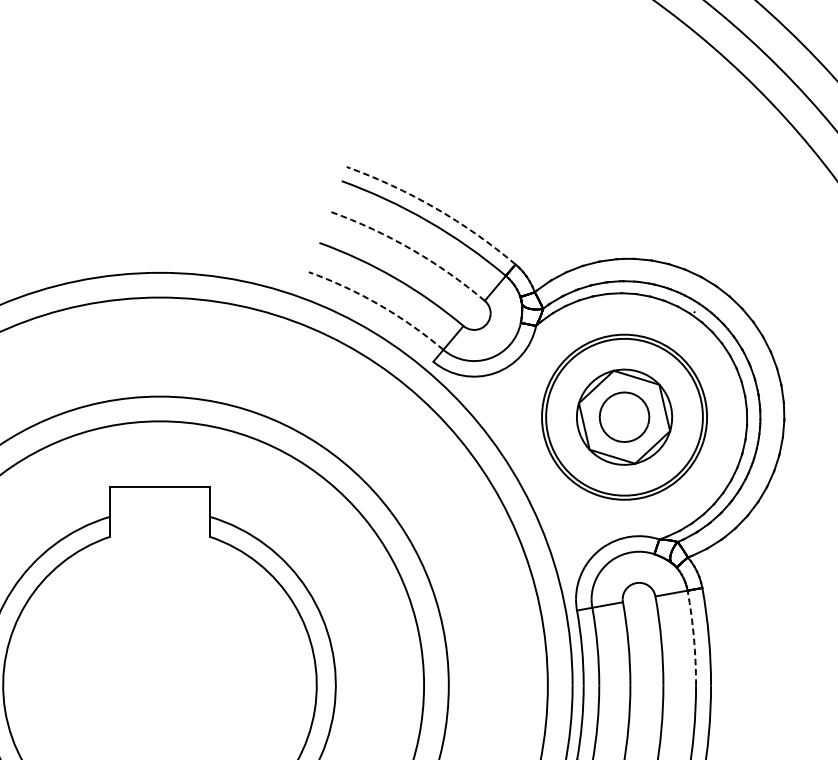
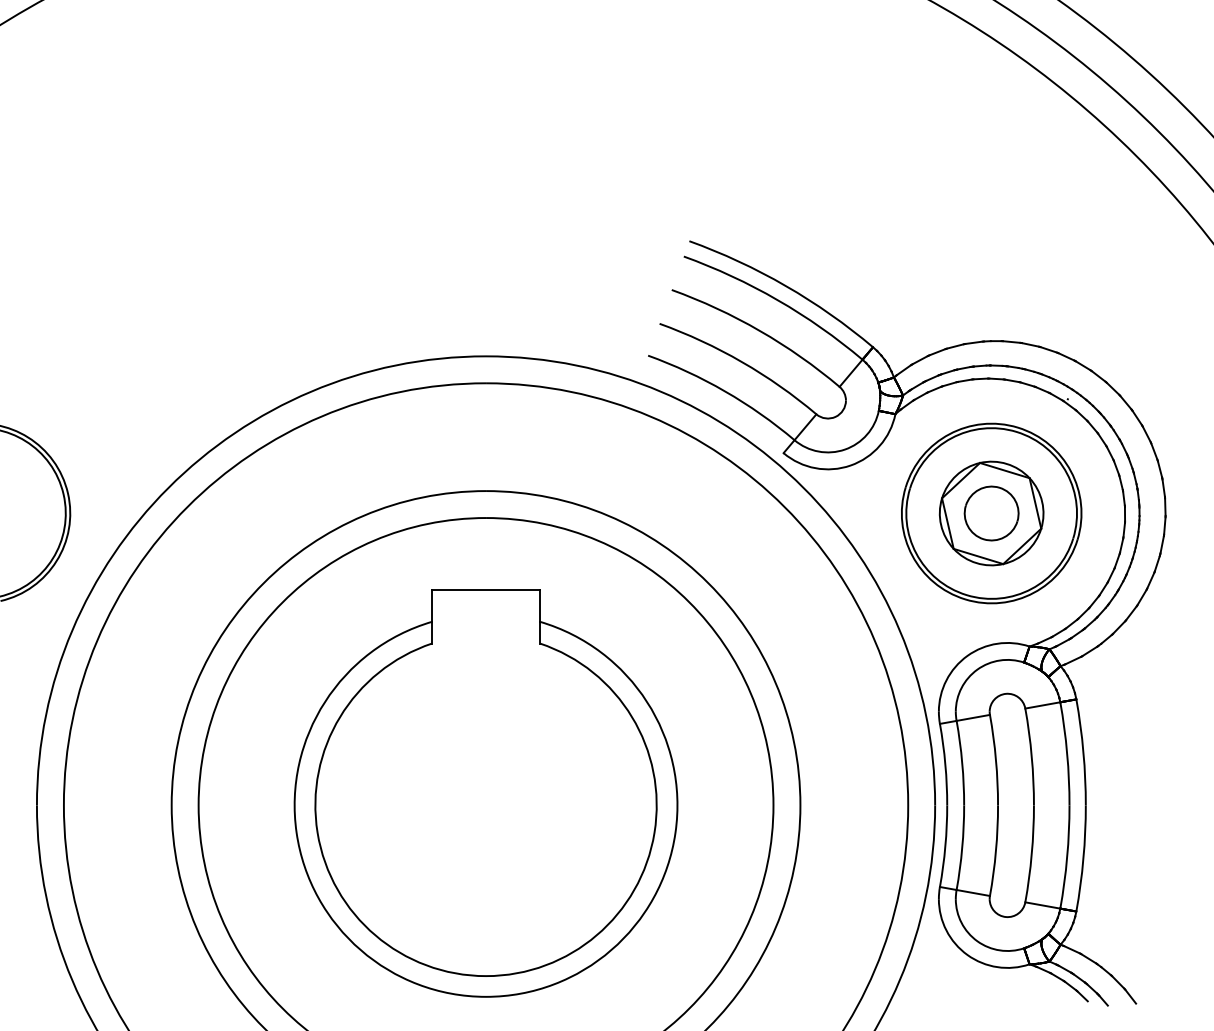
arc: (435, 208) -> (785, 286), dashed -> solid
arc: (412, 249) -> (760, 330), dashed -> solid
arc: (379, 305) -> (725, 391), dashed -> solid
arc: (694, 637) -> (1067, 753), dashed -> solid

